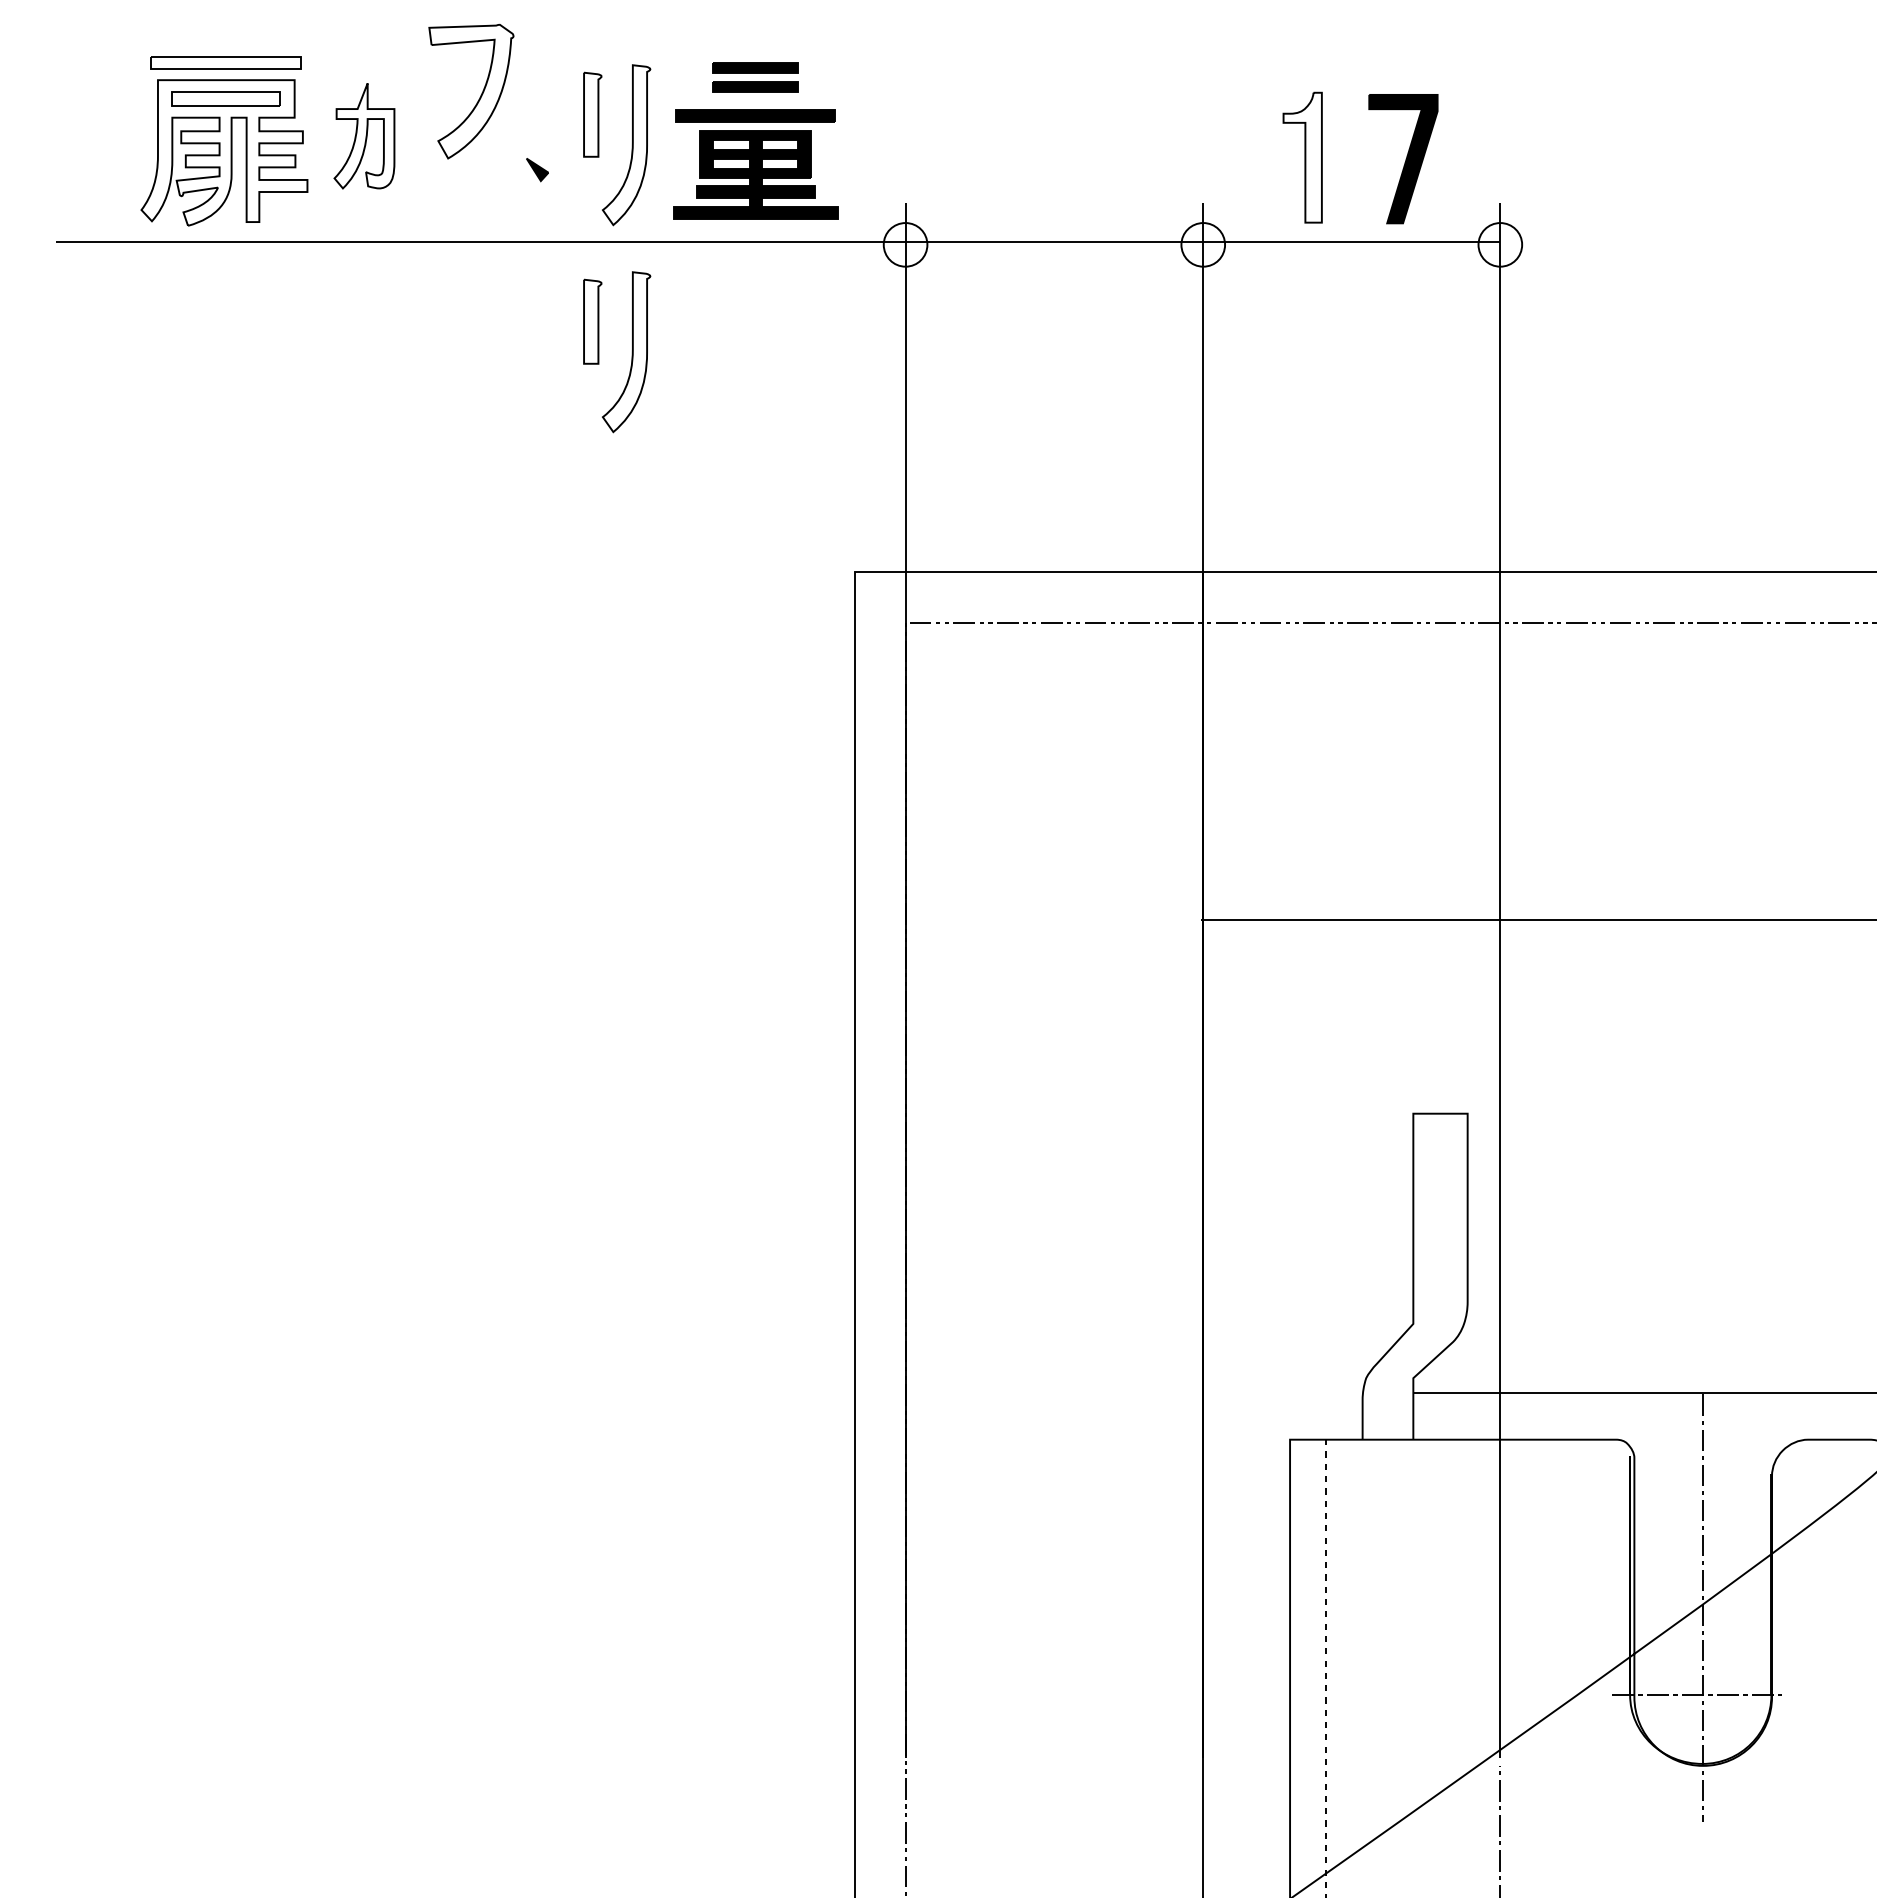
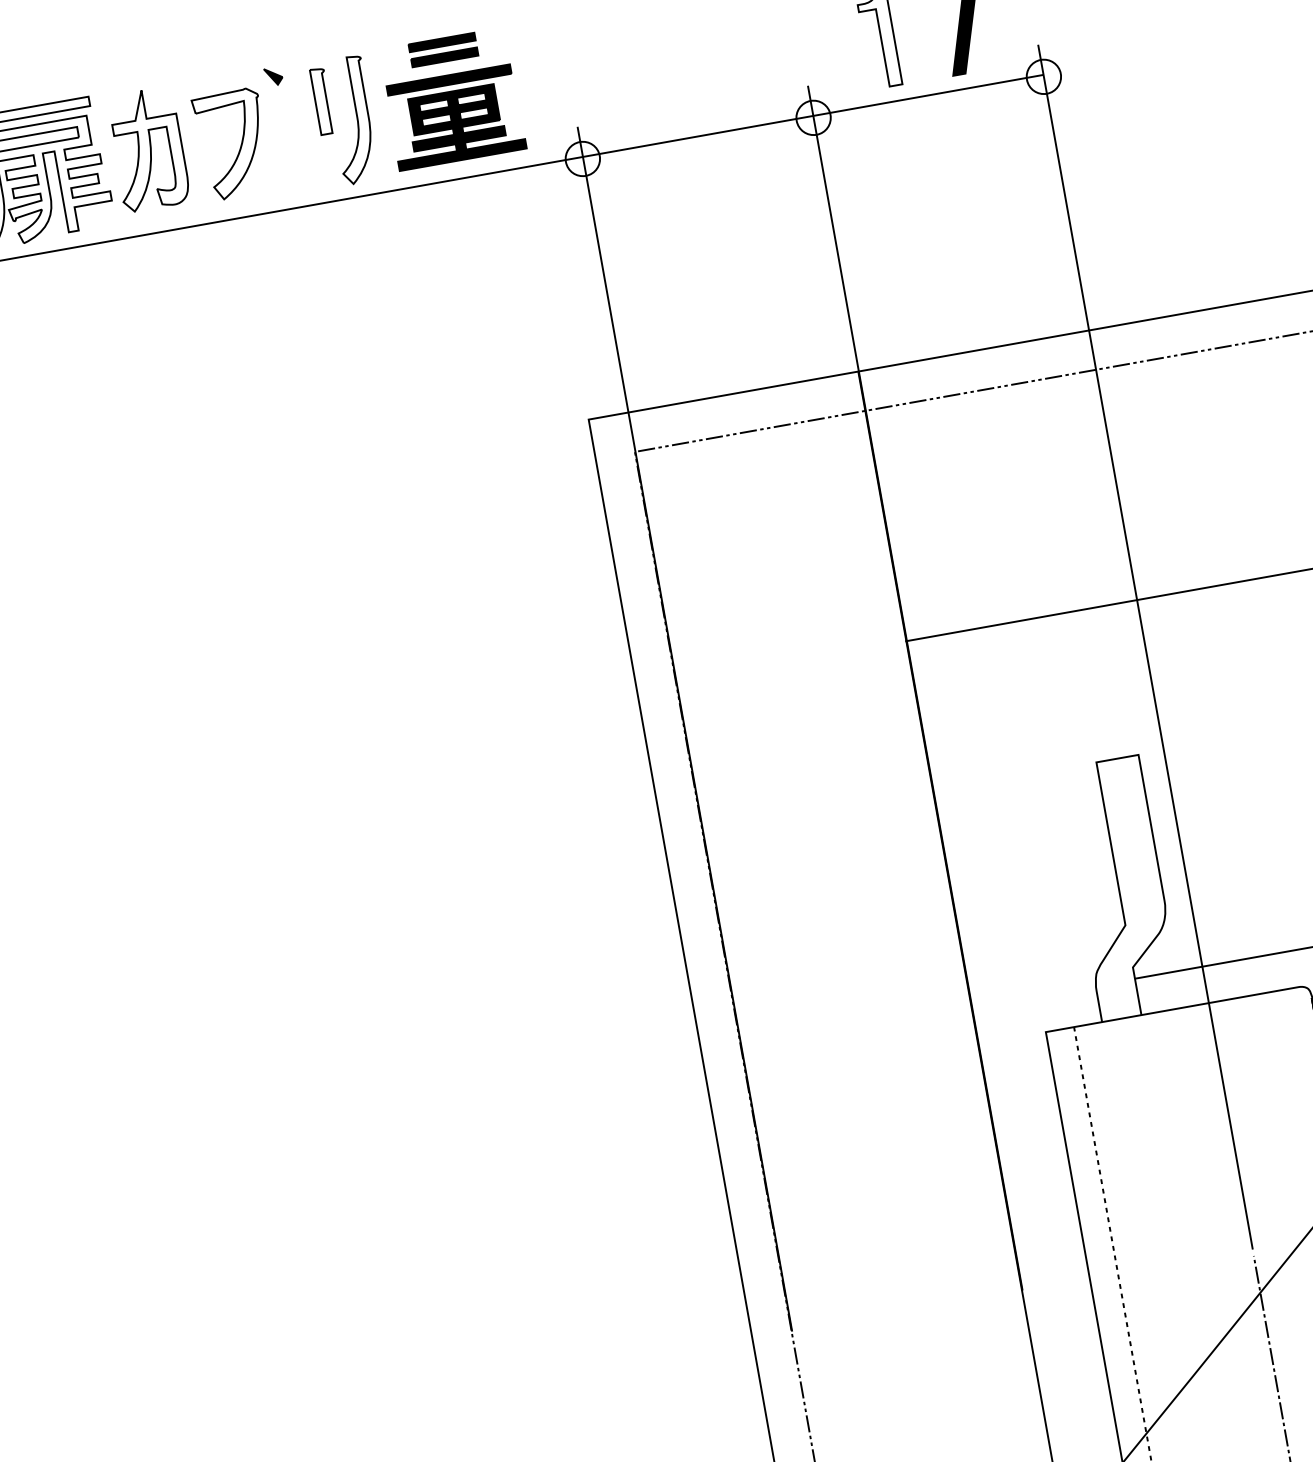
part: (480, 95) -> (240, 146), moved
part: (364, 135) -> (148, 148), size x1.43
part: (537, 170) -> (273, 76), moved
part: (631, 352) -> (385, 280), removed

